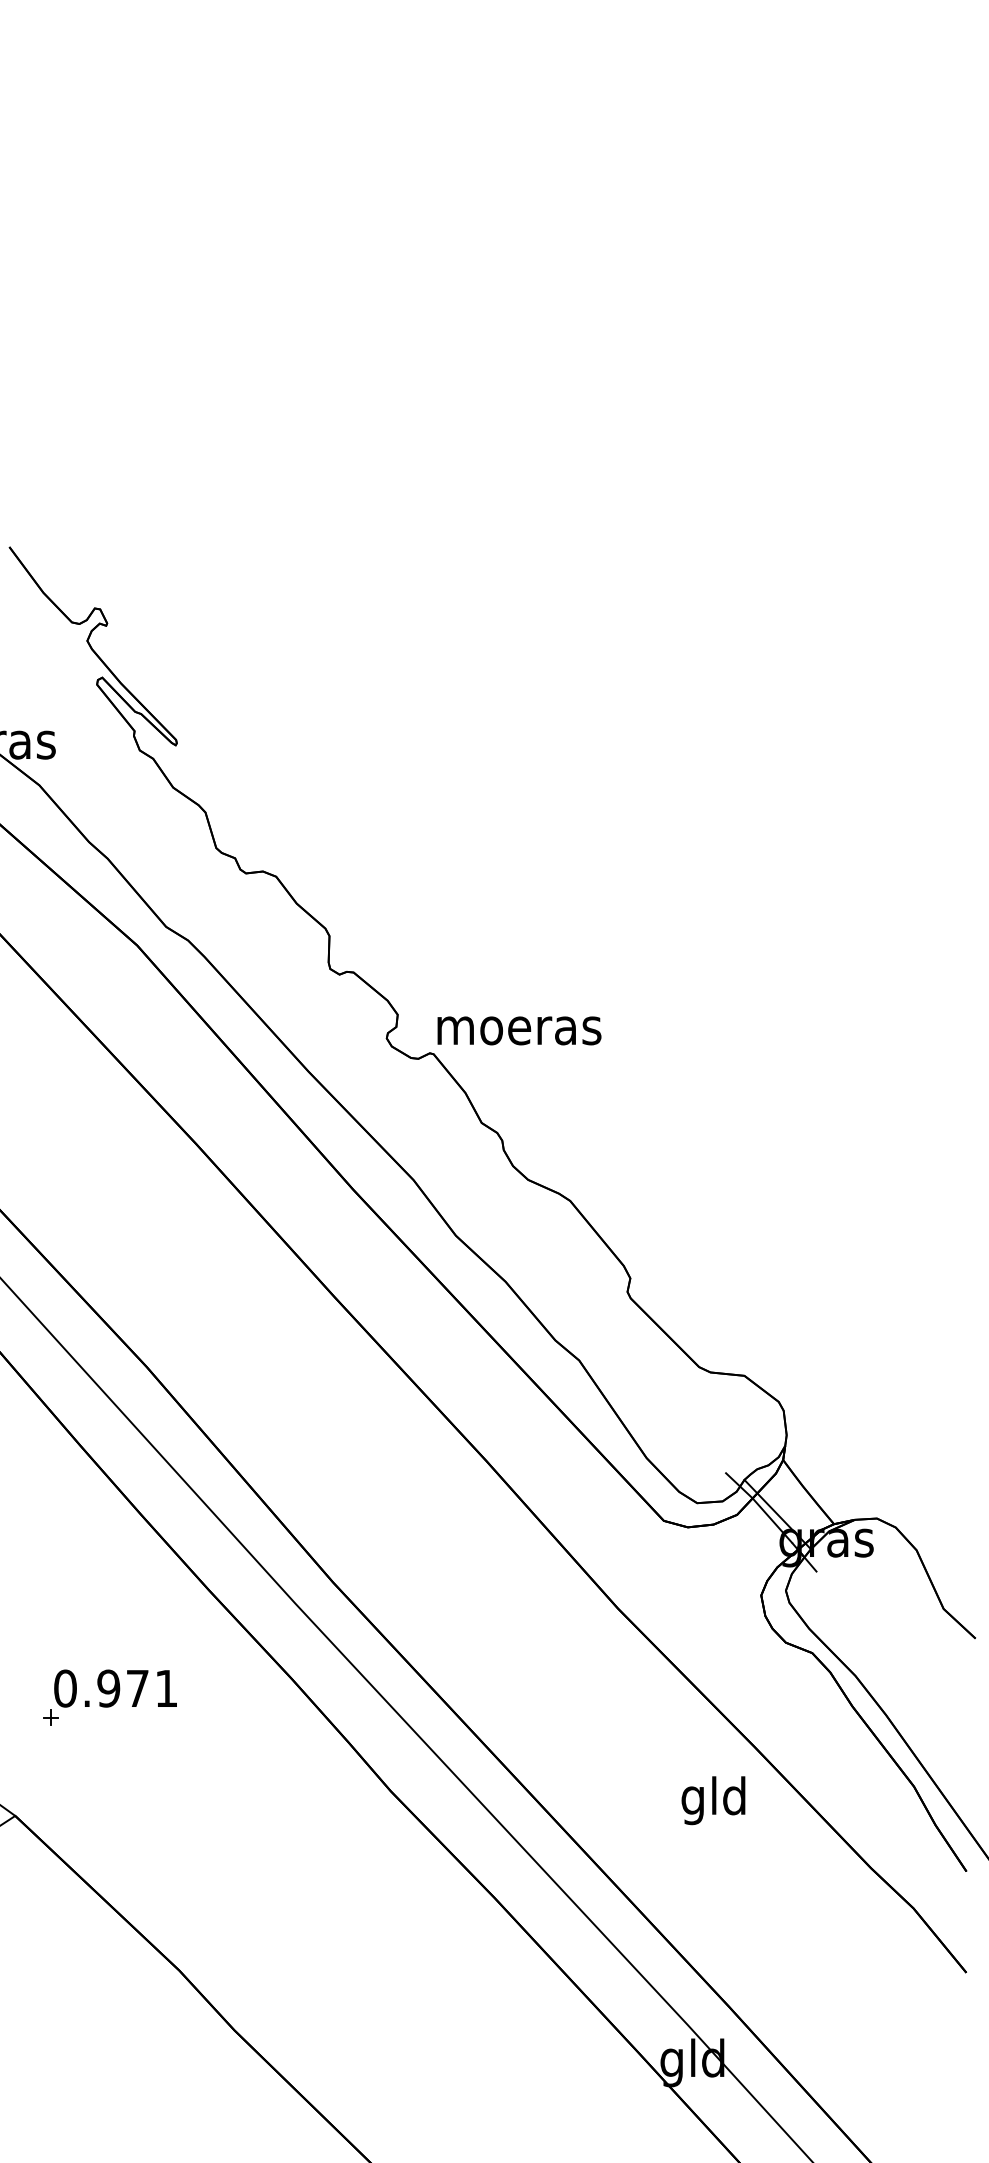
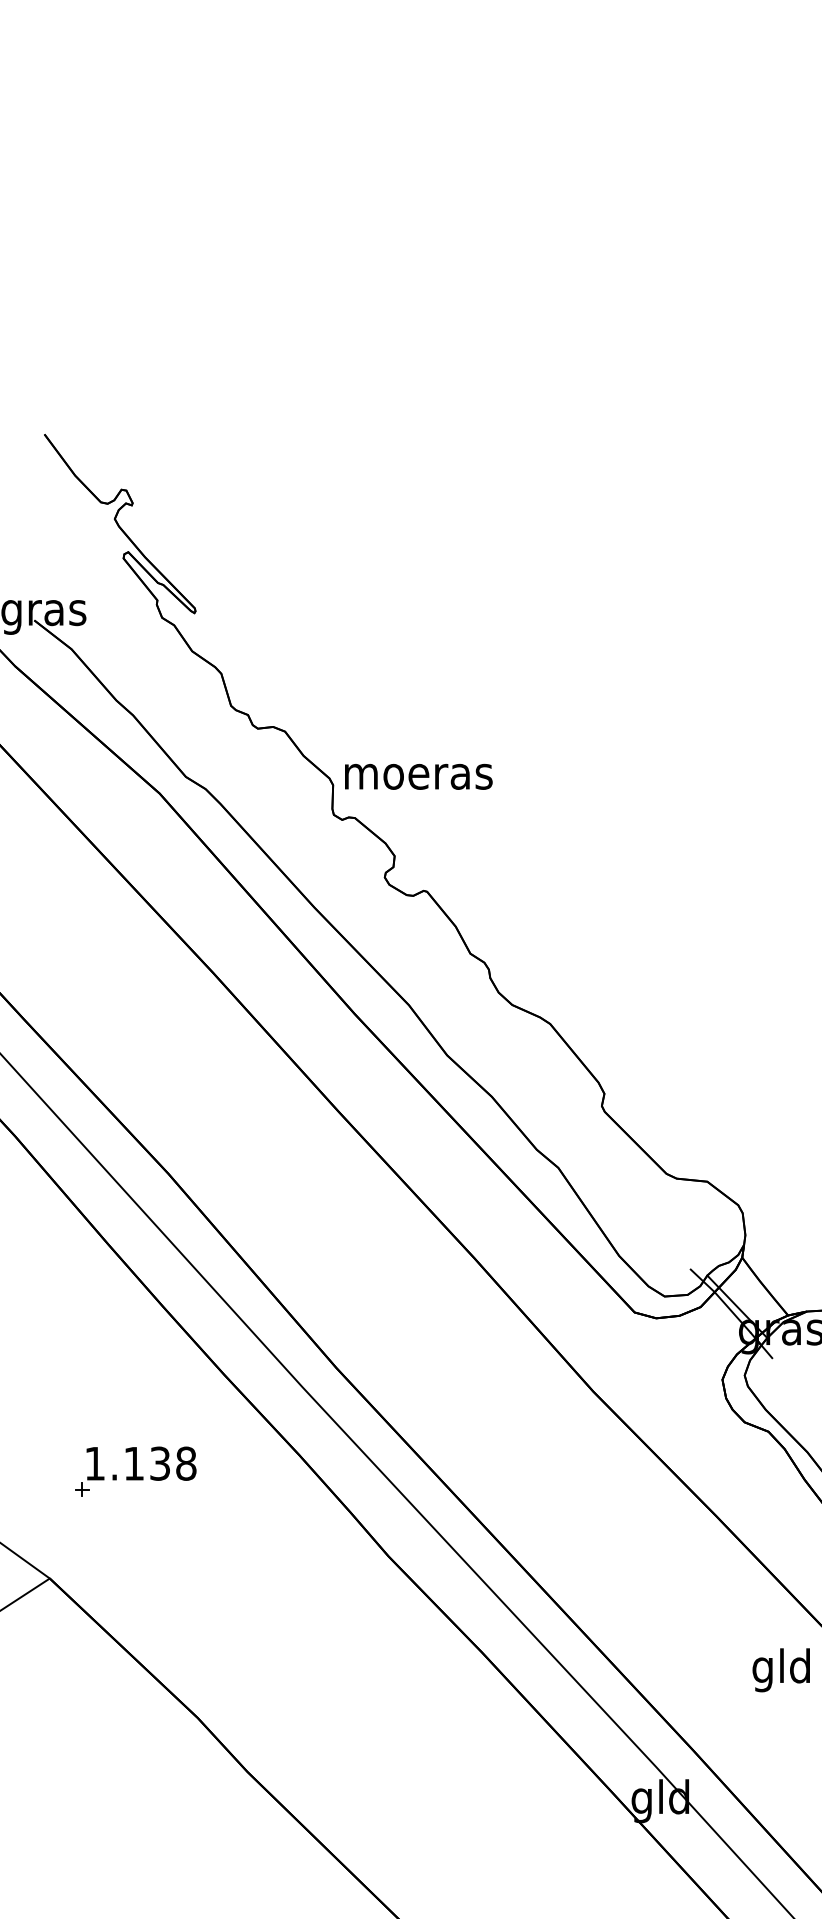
text: (519, 1030) -> (418, 776), moved
text: (115, 1688) -> (140, 1463), 0.971 -> 1.138
text: (713, 1800) -> (781, 1670), moved

